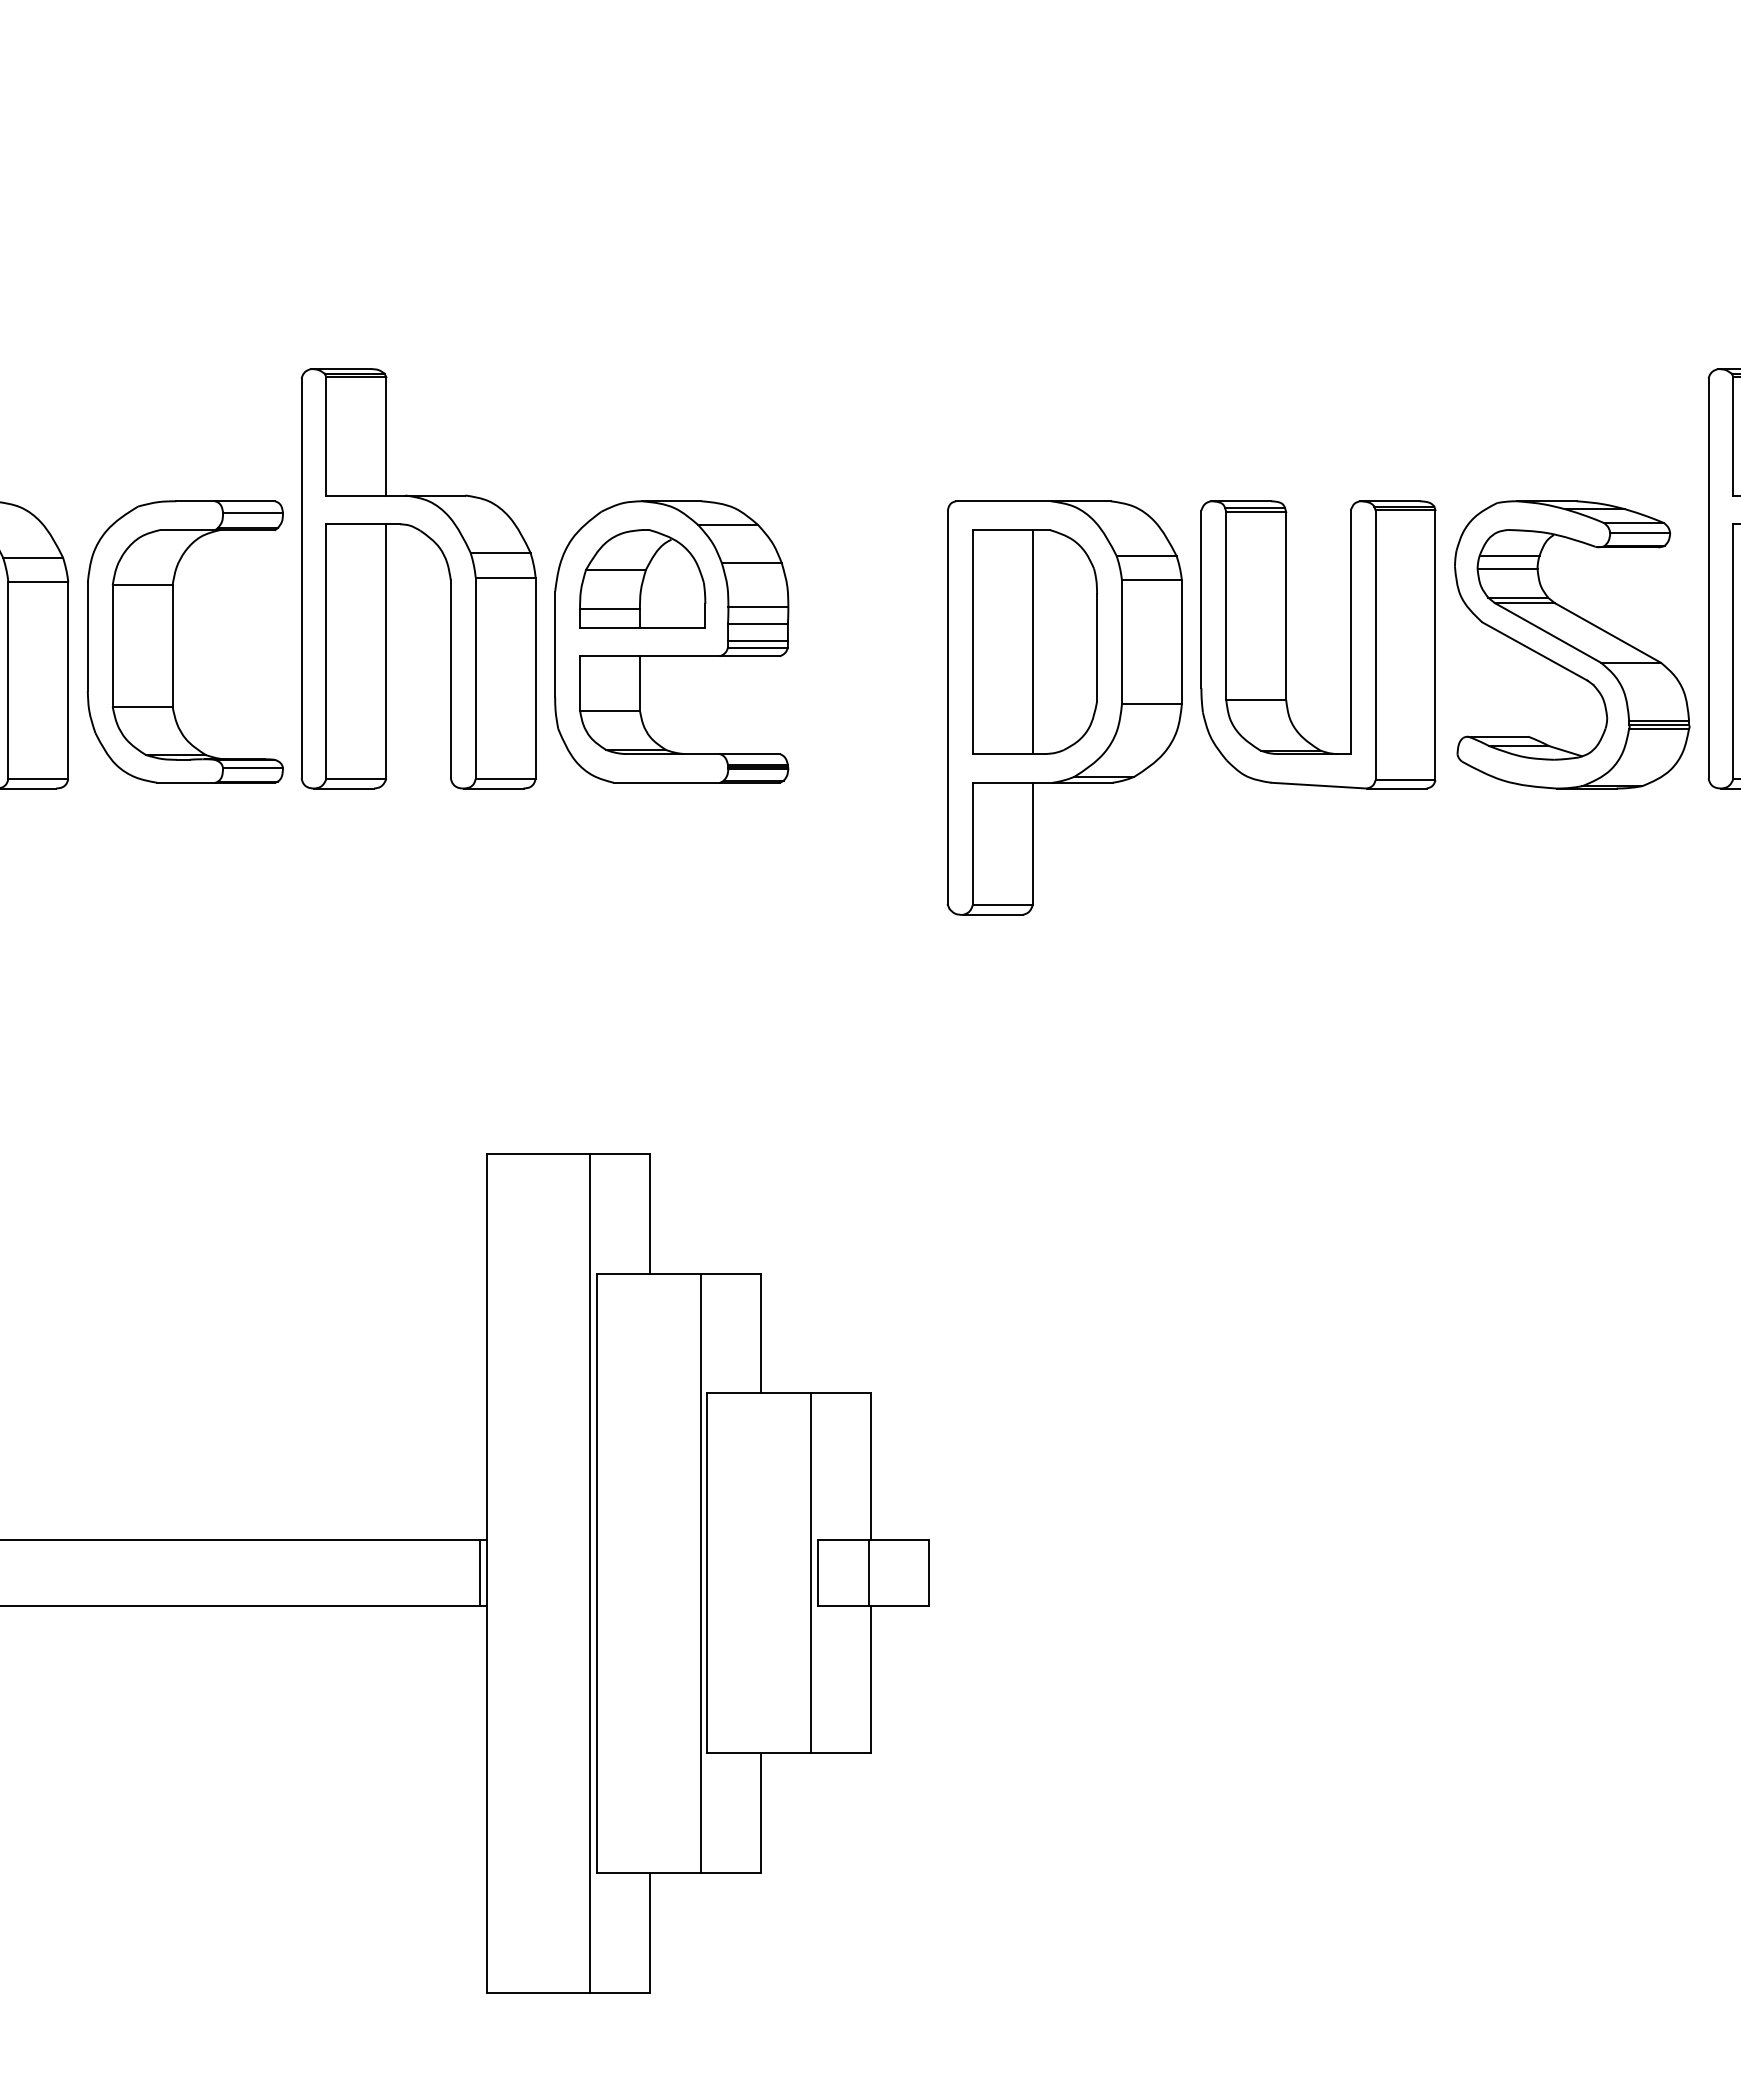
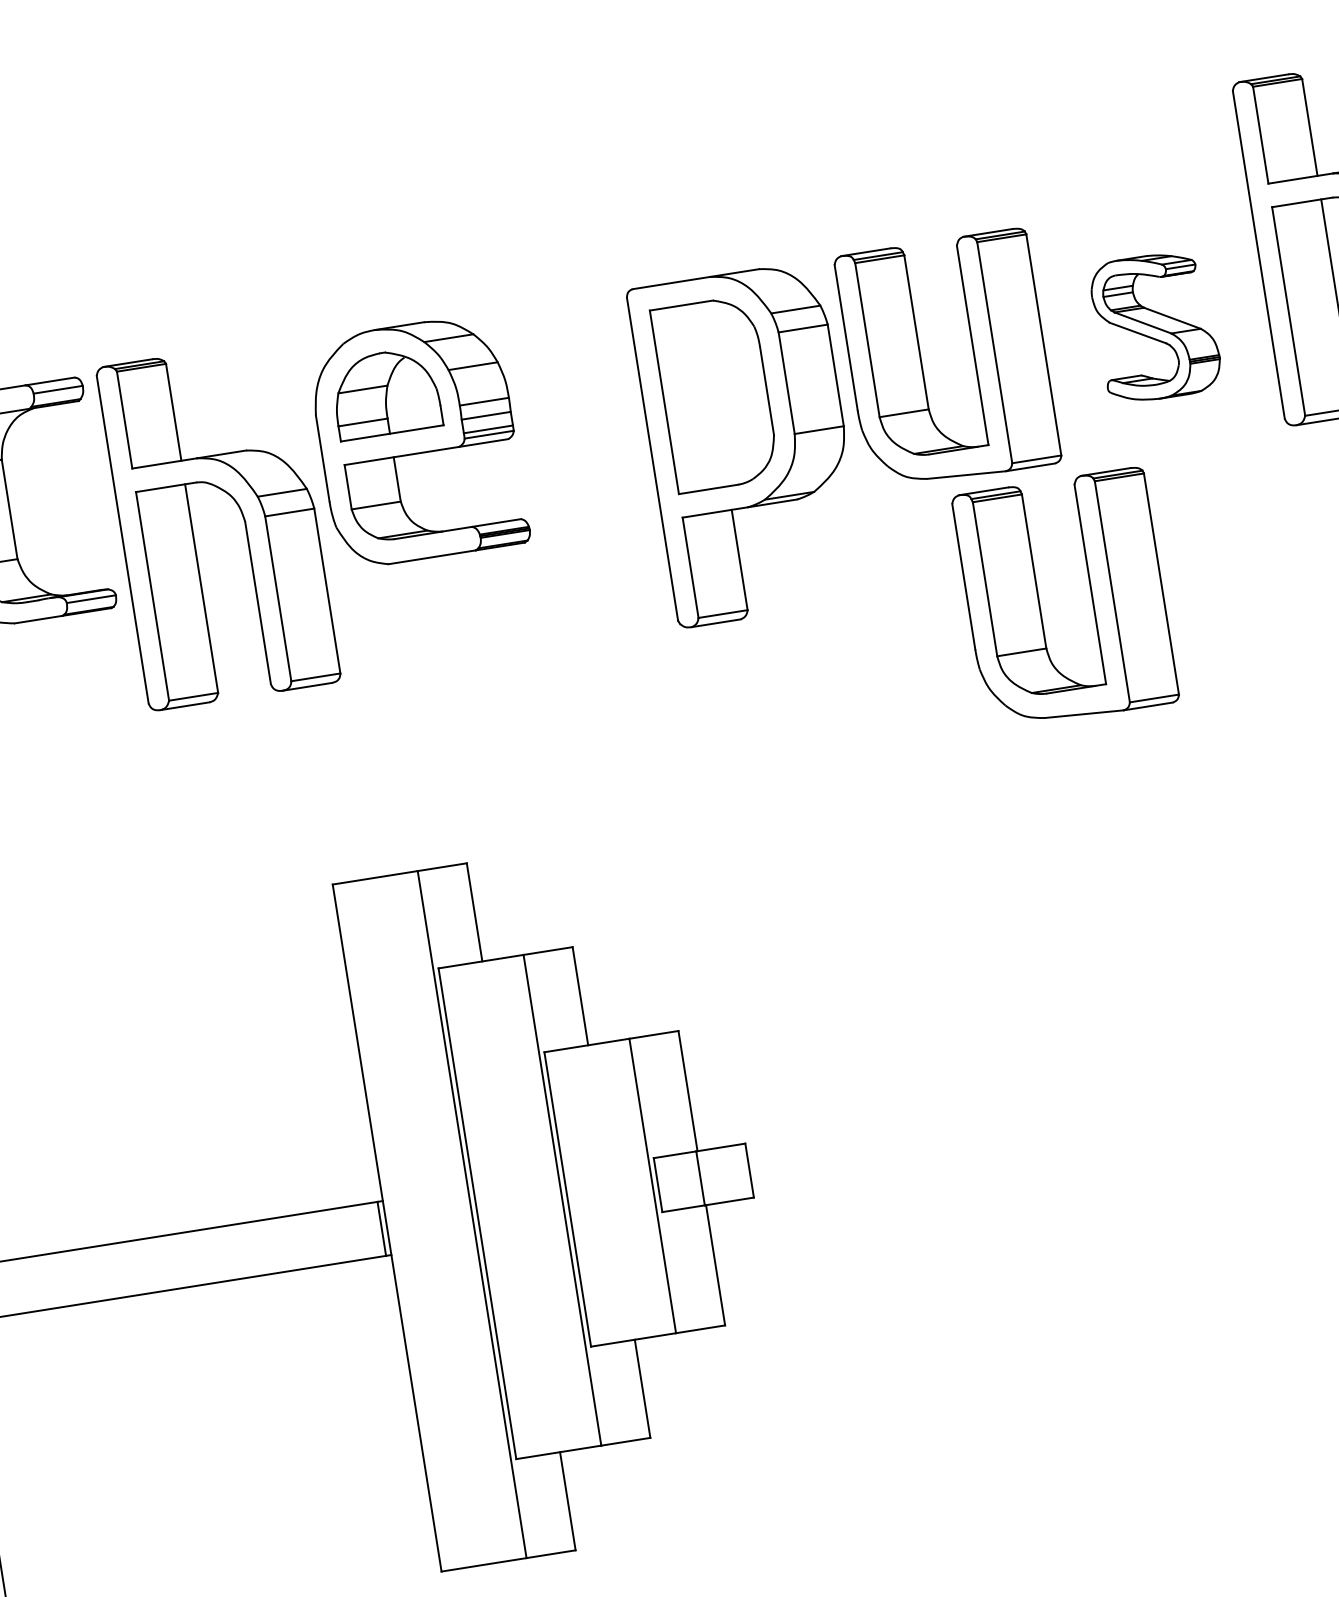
part: (448, 573) -> (242, 516), moved
line: (1032, 641) -> (713, 394), removed
part: (1572, 644) -> (1155, 326), size x0.6
part: (1381, 951) -> (1039, 602), added

